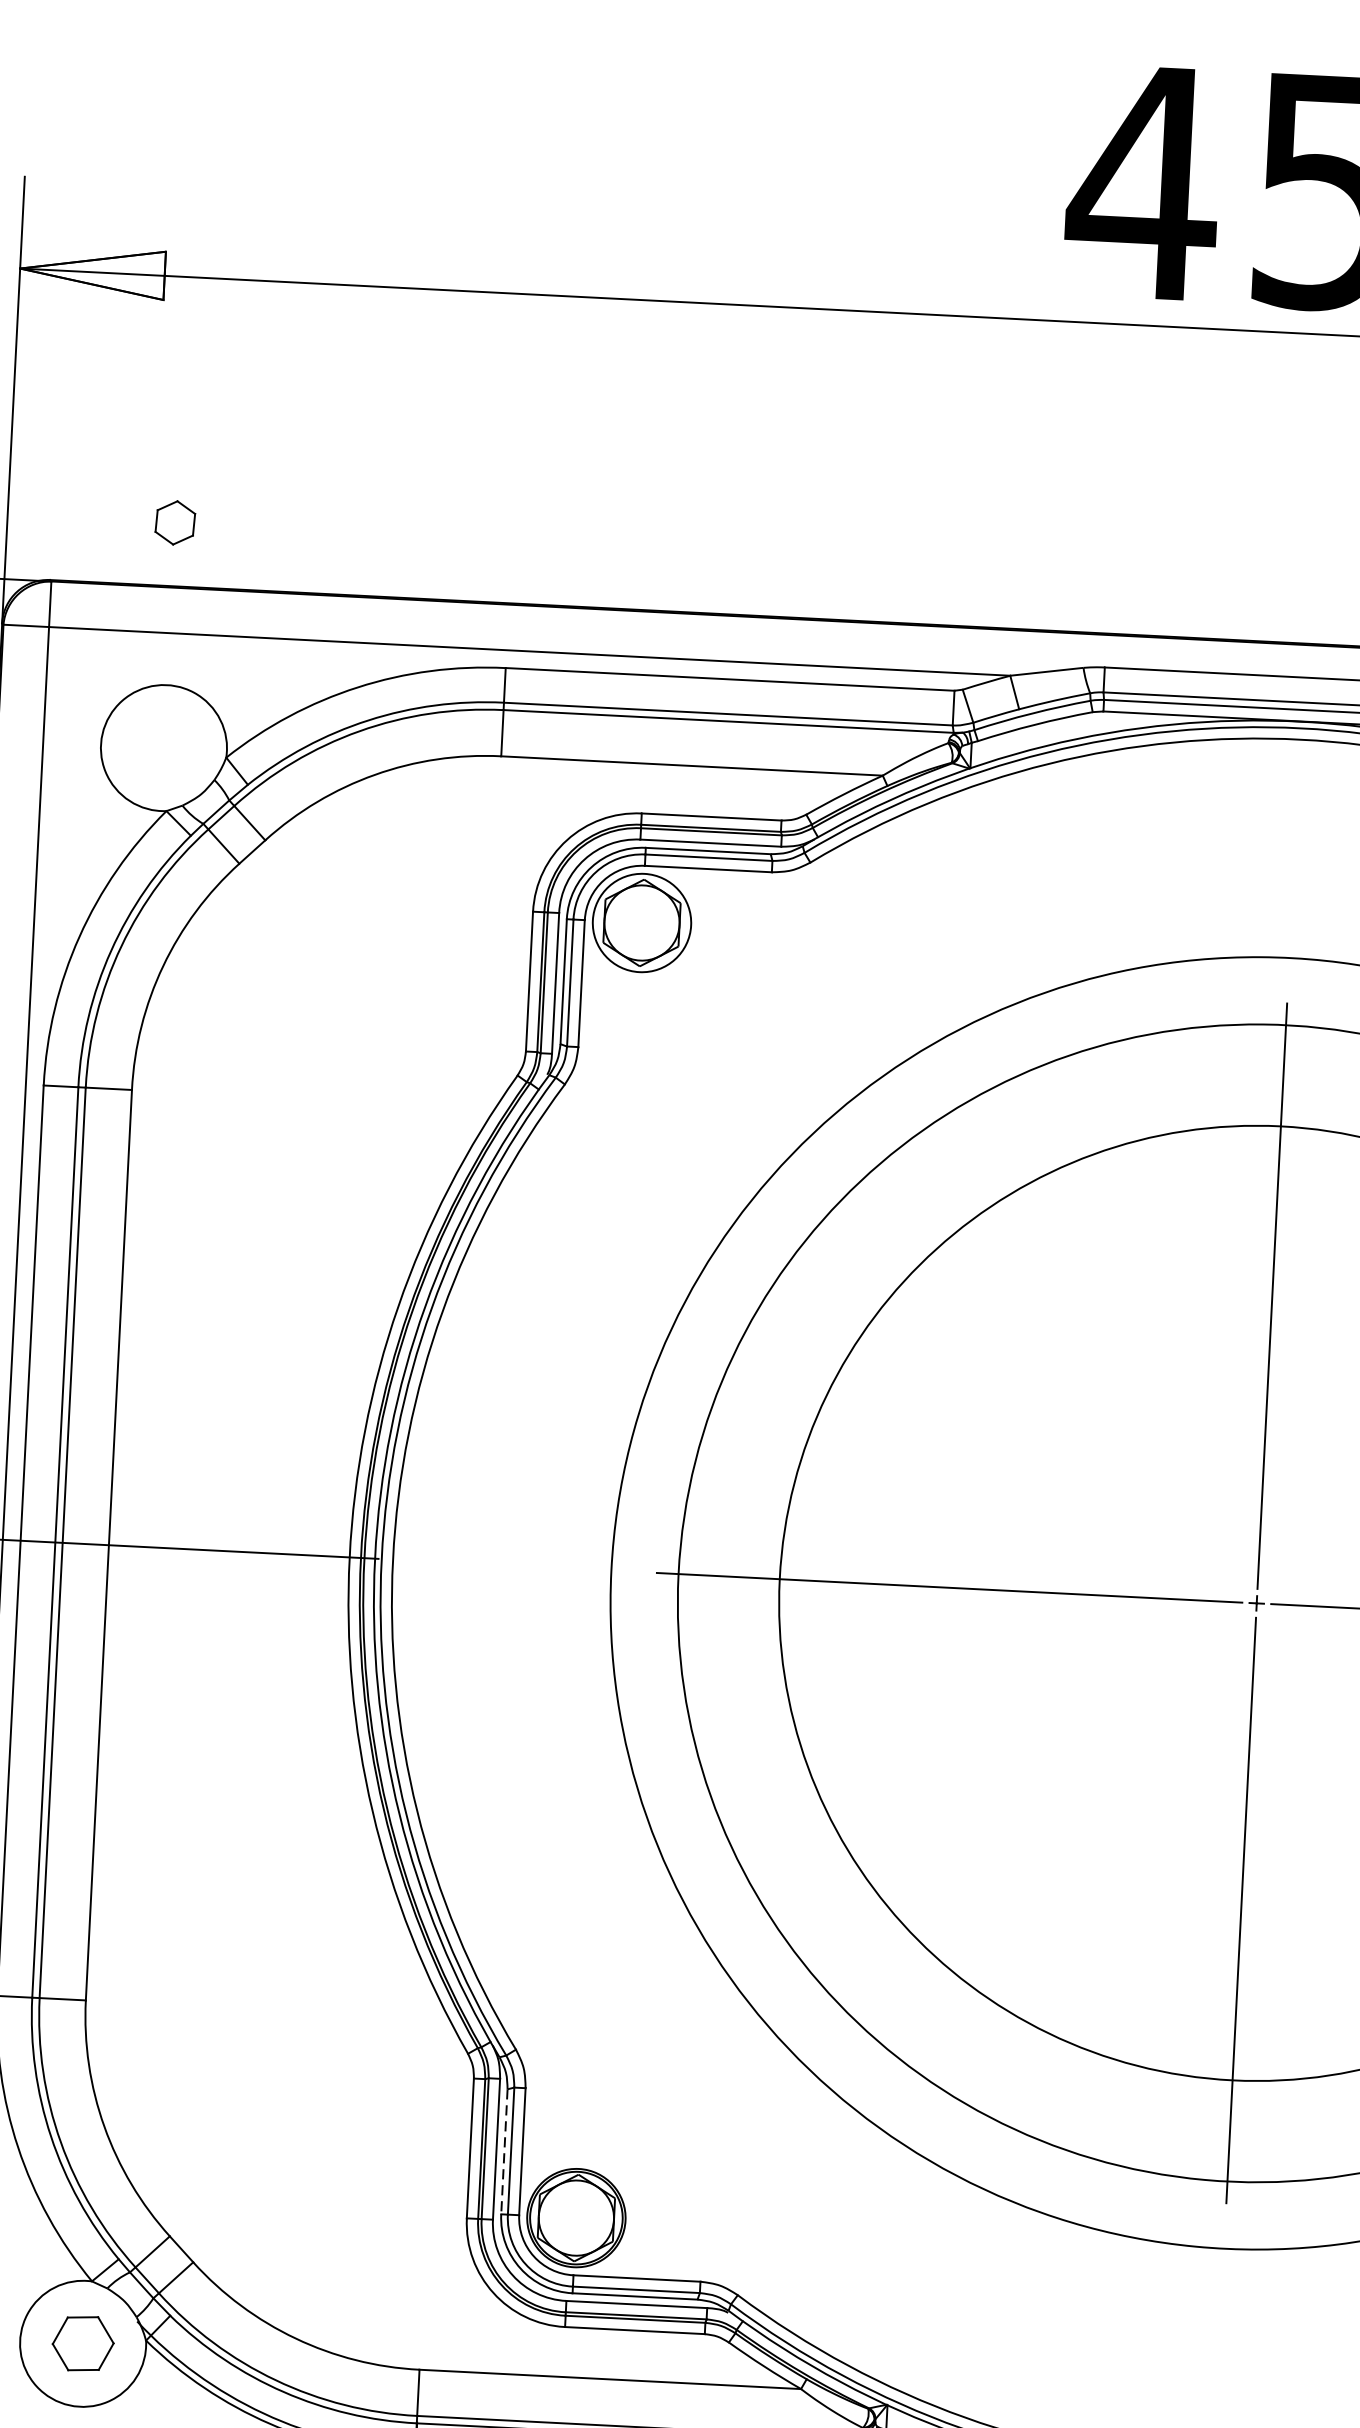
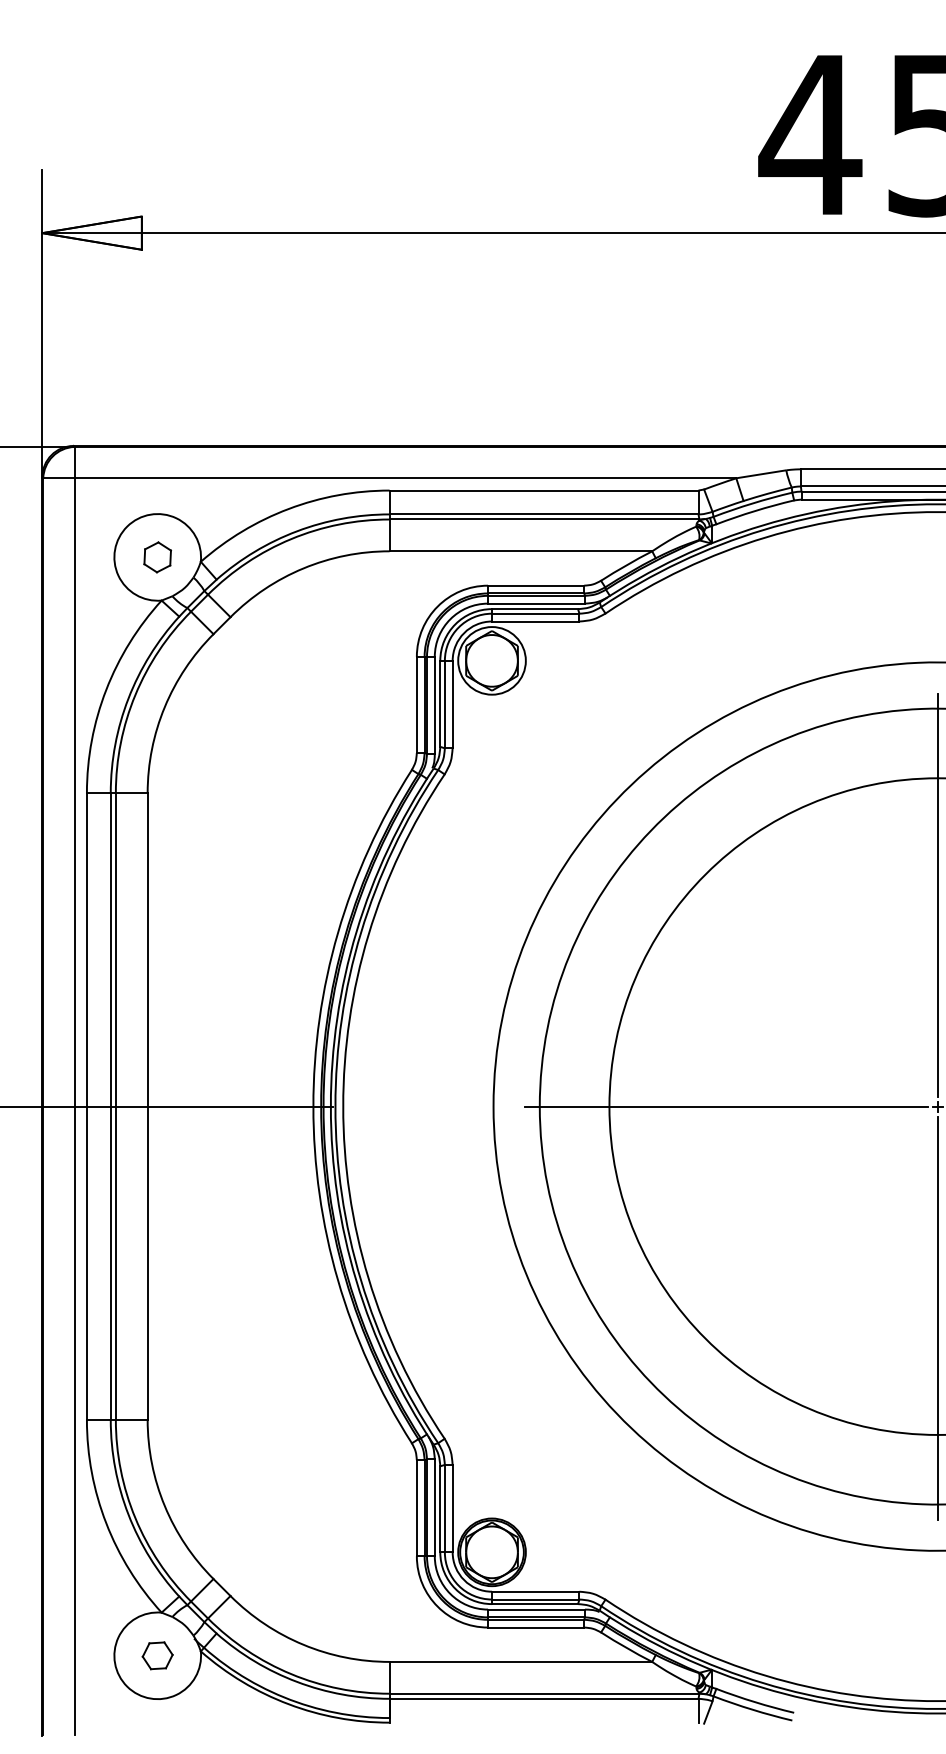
part: (175, 523) -> (157, 557), moved
line: (504, 2152) -> (440, 1509), dashed -> solid
part: (82, 2343) -> (157, 1655), size x0.71

